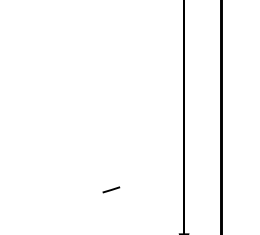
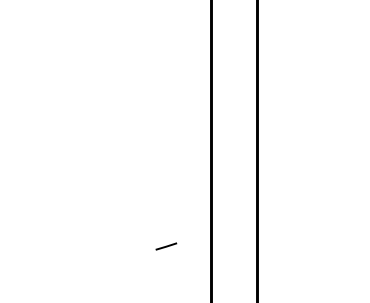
line: (111, 189) -> (166, 246), moved

